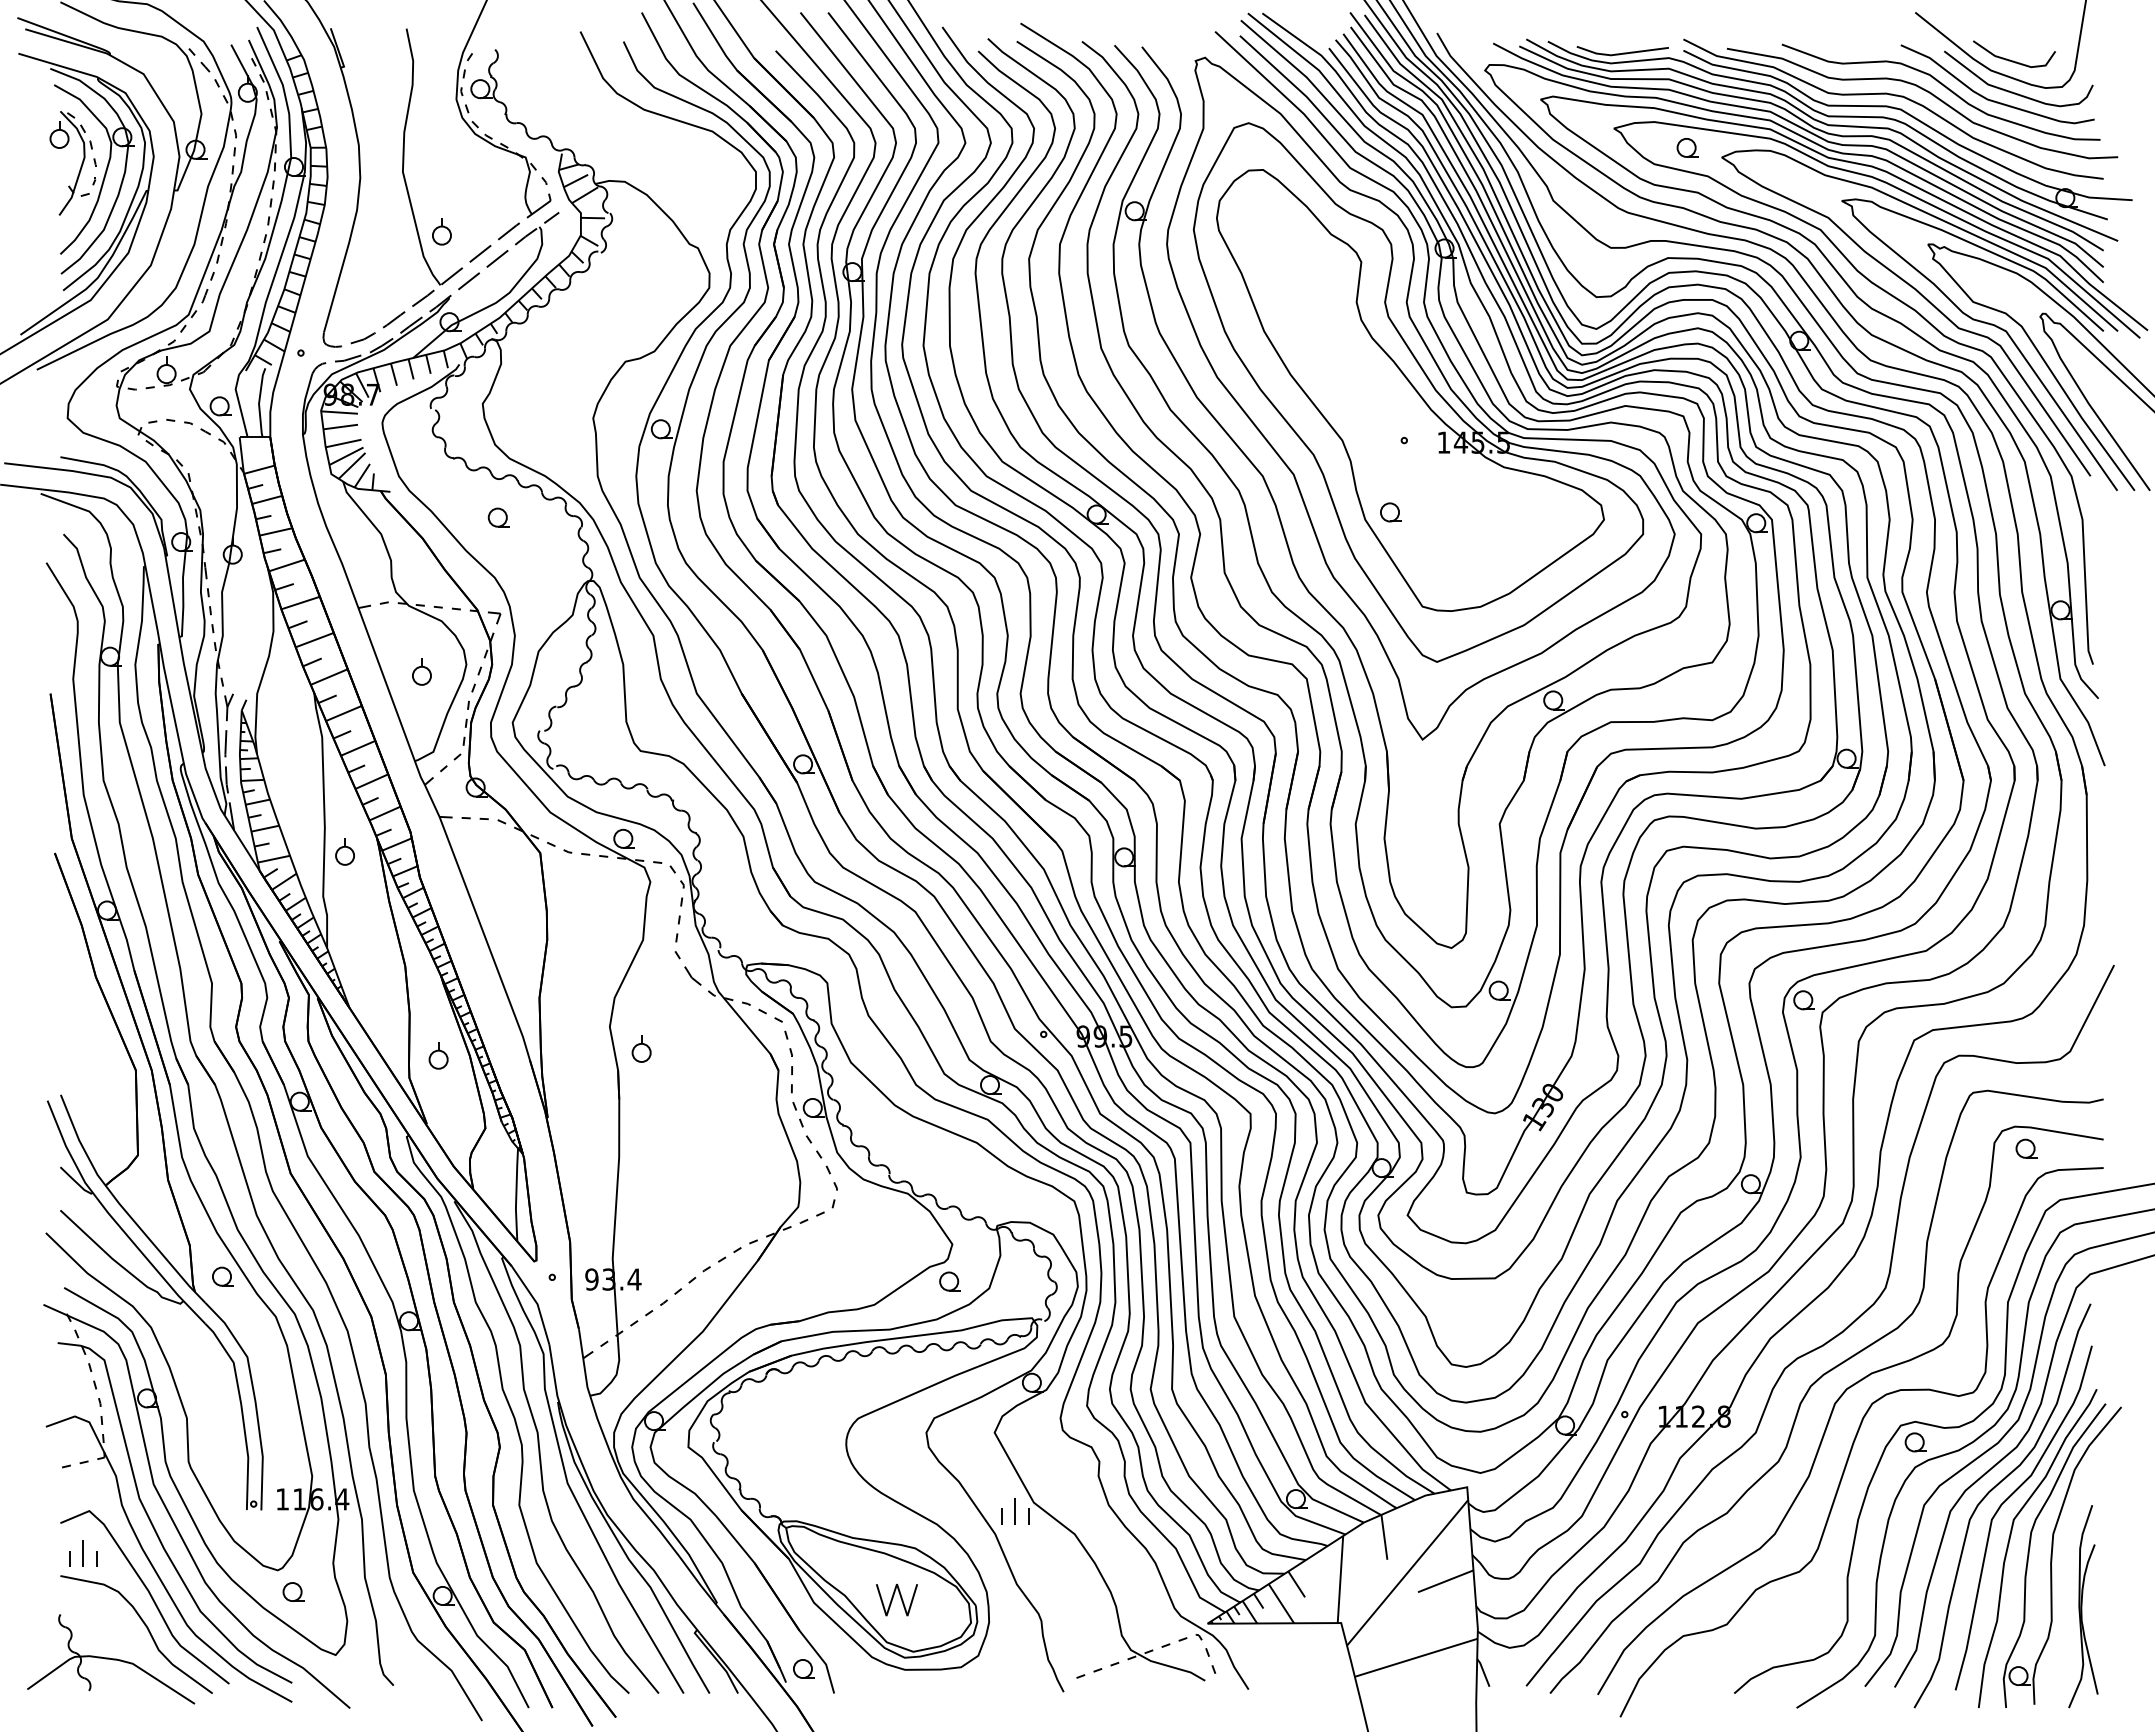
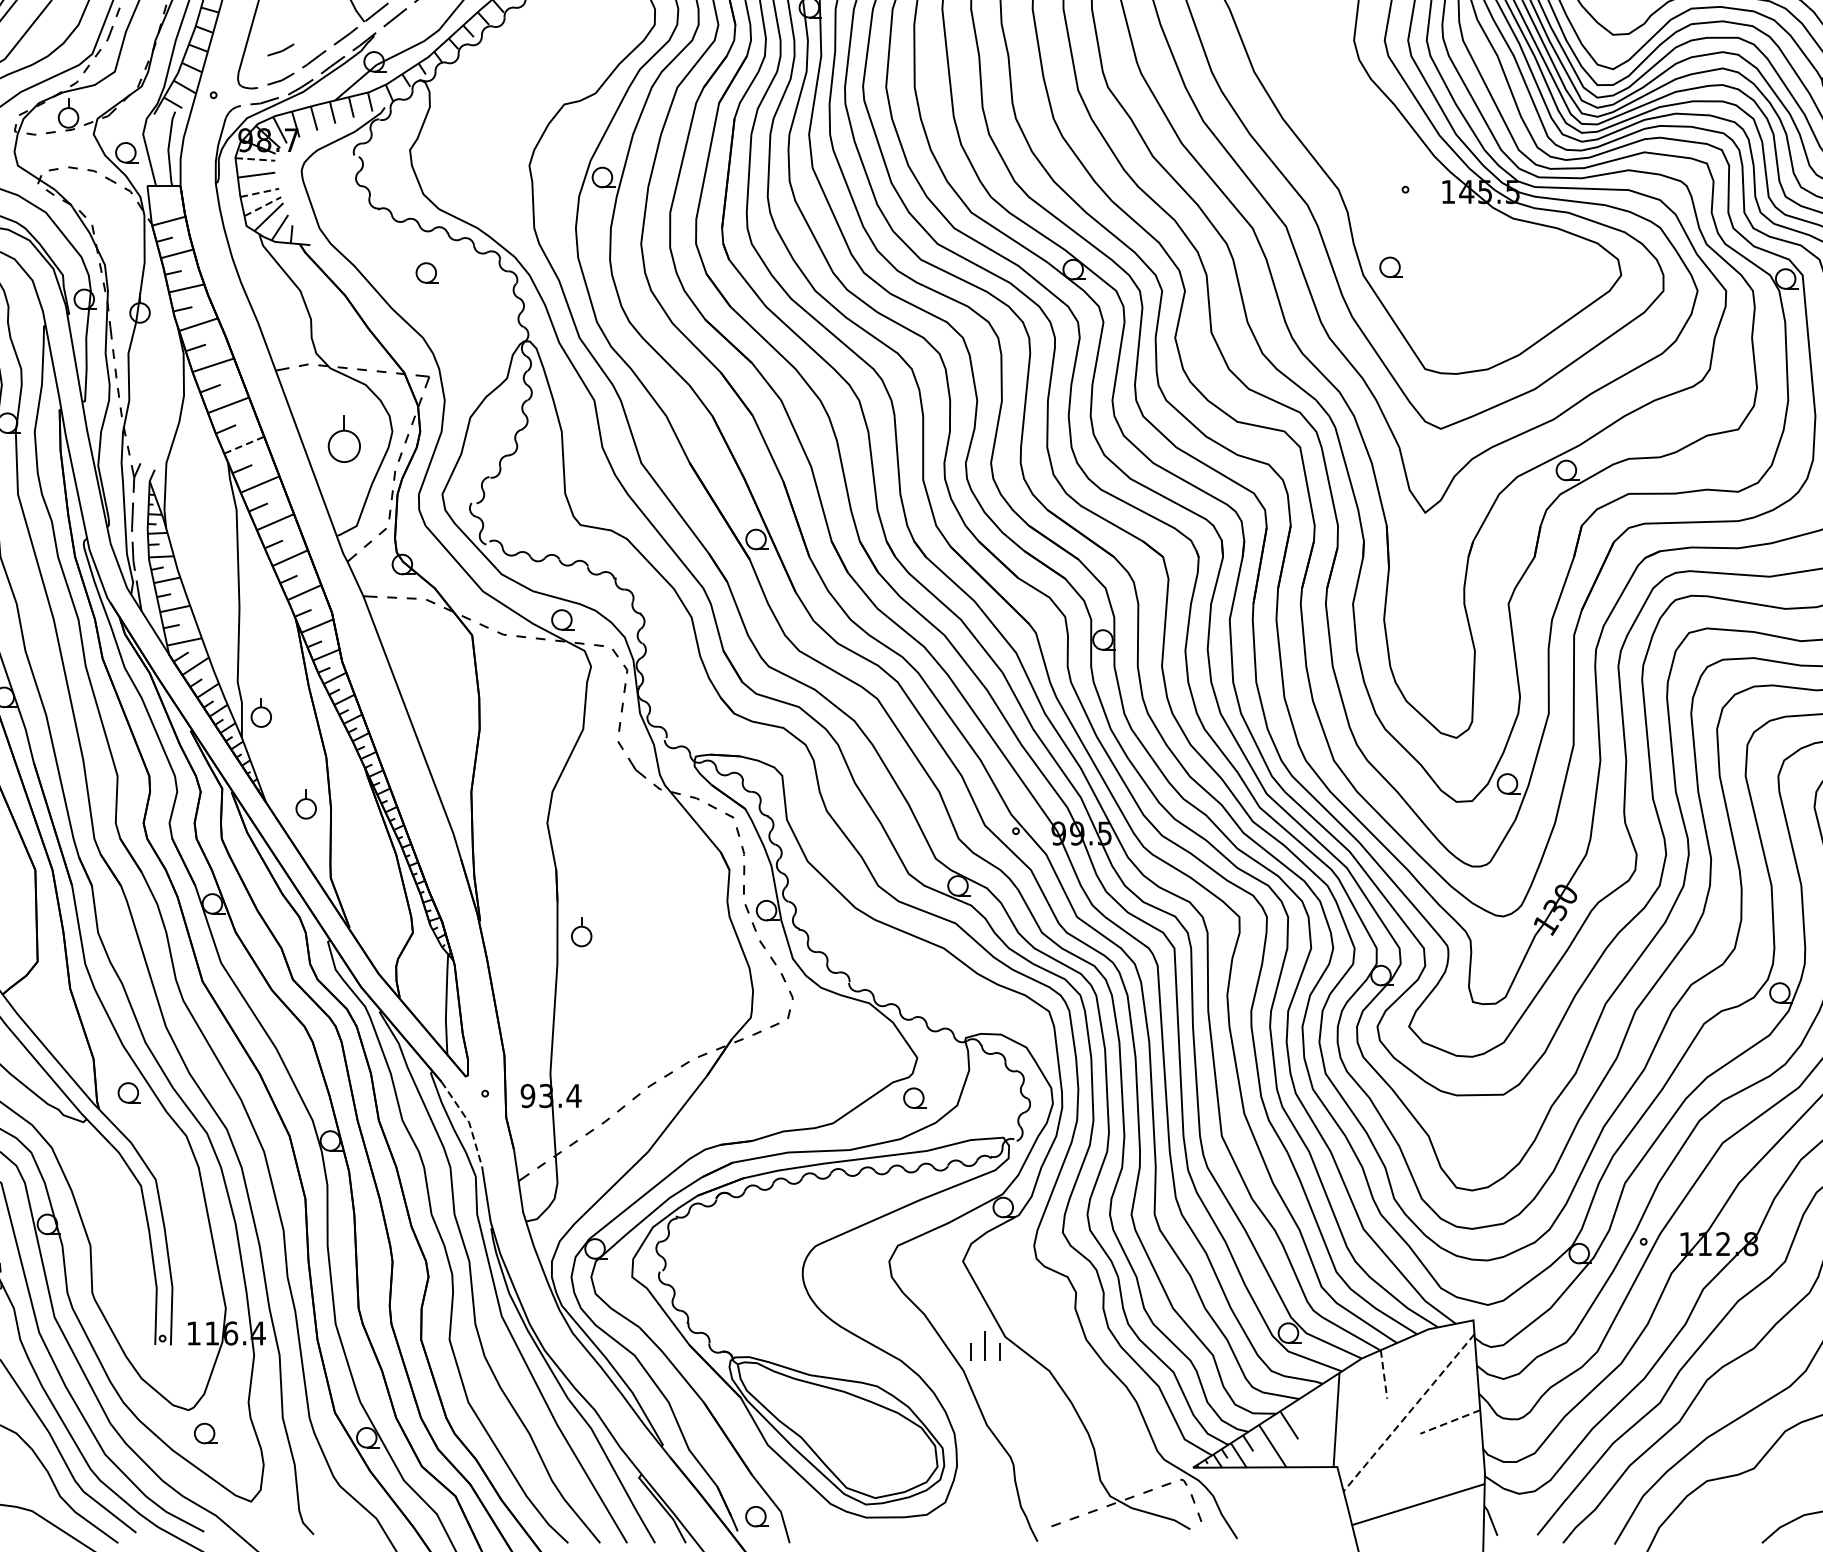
part: (362, 311) -> (280, 50), added
line: (340, 412) -> (256, 159), solid -> dashed
line: (344, 443) -> (260, 192), solid -> dashed
line: (346, 456) -> (262, 206), solid -> dashed
part: (421, 671) -> (343, 439), size x1.6
line: (329, 676) -> (244, 444), solid -> dashed
part: (344, 851) -> (260, 712), moved
part: (641, 1048) -> (581, 931), moved
part: (438, 1055) -> (306, 804), moved
line: (536, 1303) -> (468, 1121), solid -> dashed
line: (1384, 1537) -> (1384, 1374), solid -> dashed
line: (1407, 1572) -> (1408, 1412), solid -> dashed
line: (1445, 1581) -> (1450, 1422), solid -> dashed
part: (896, 1600) -> (856, 1442), removed

